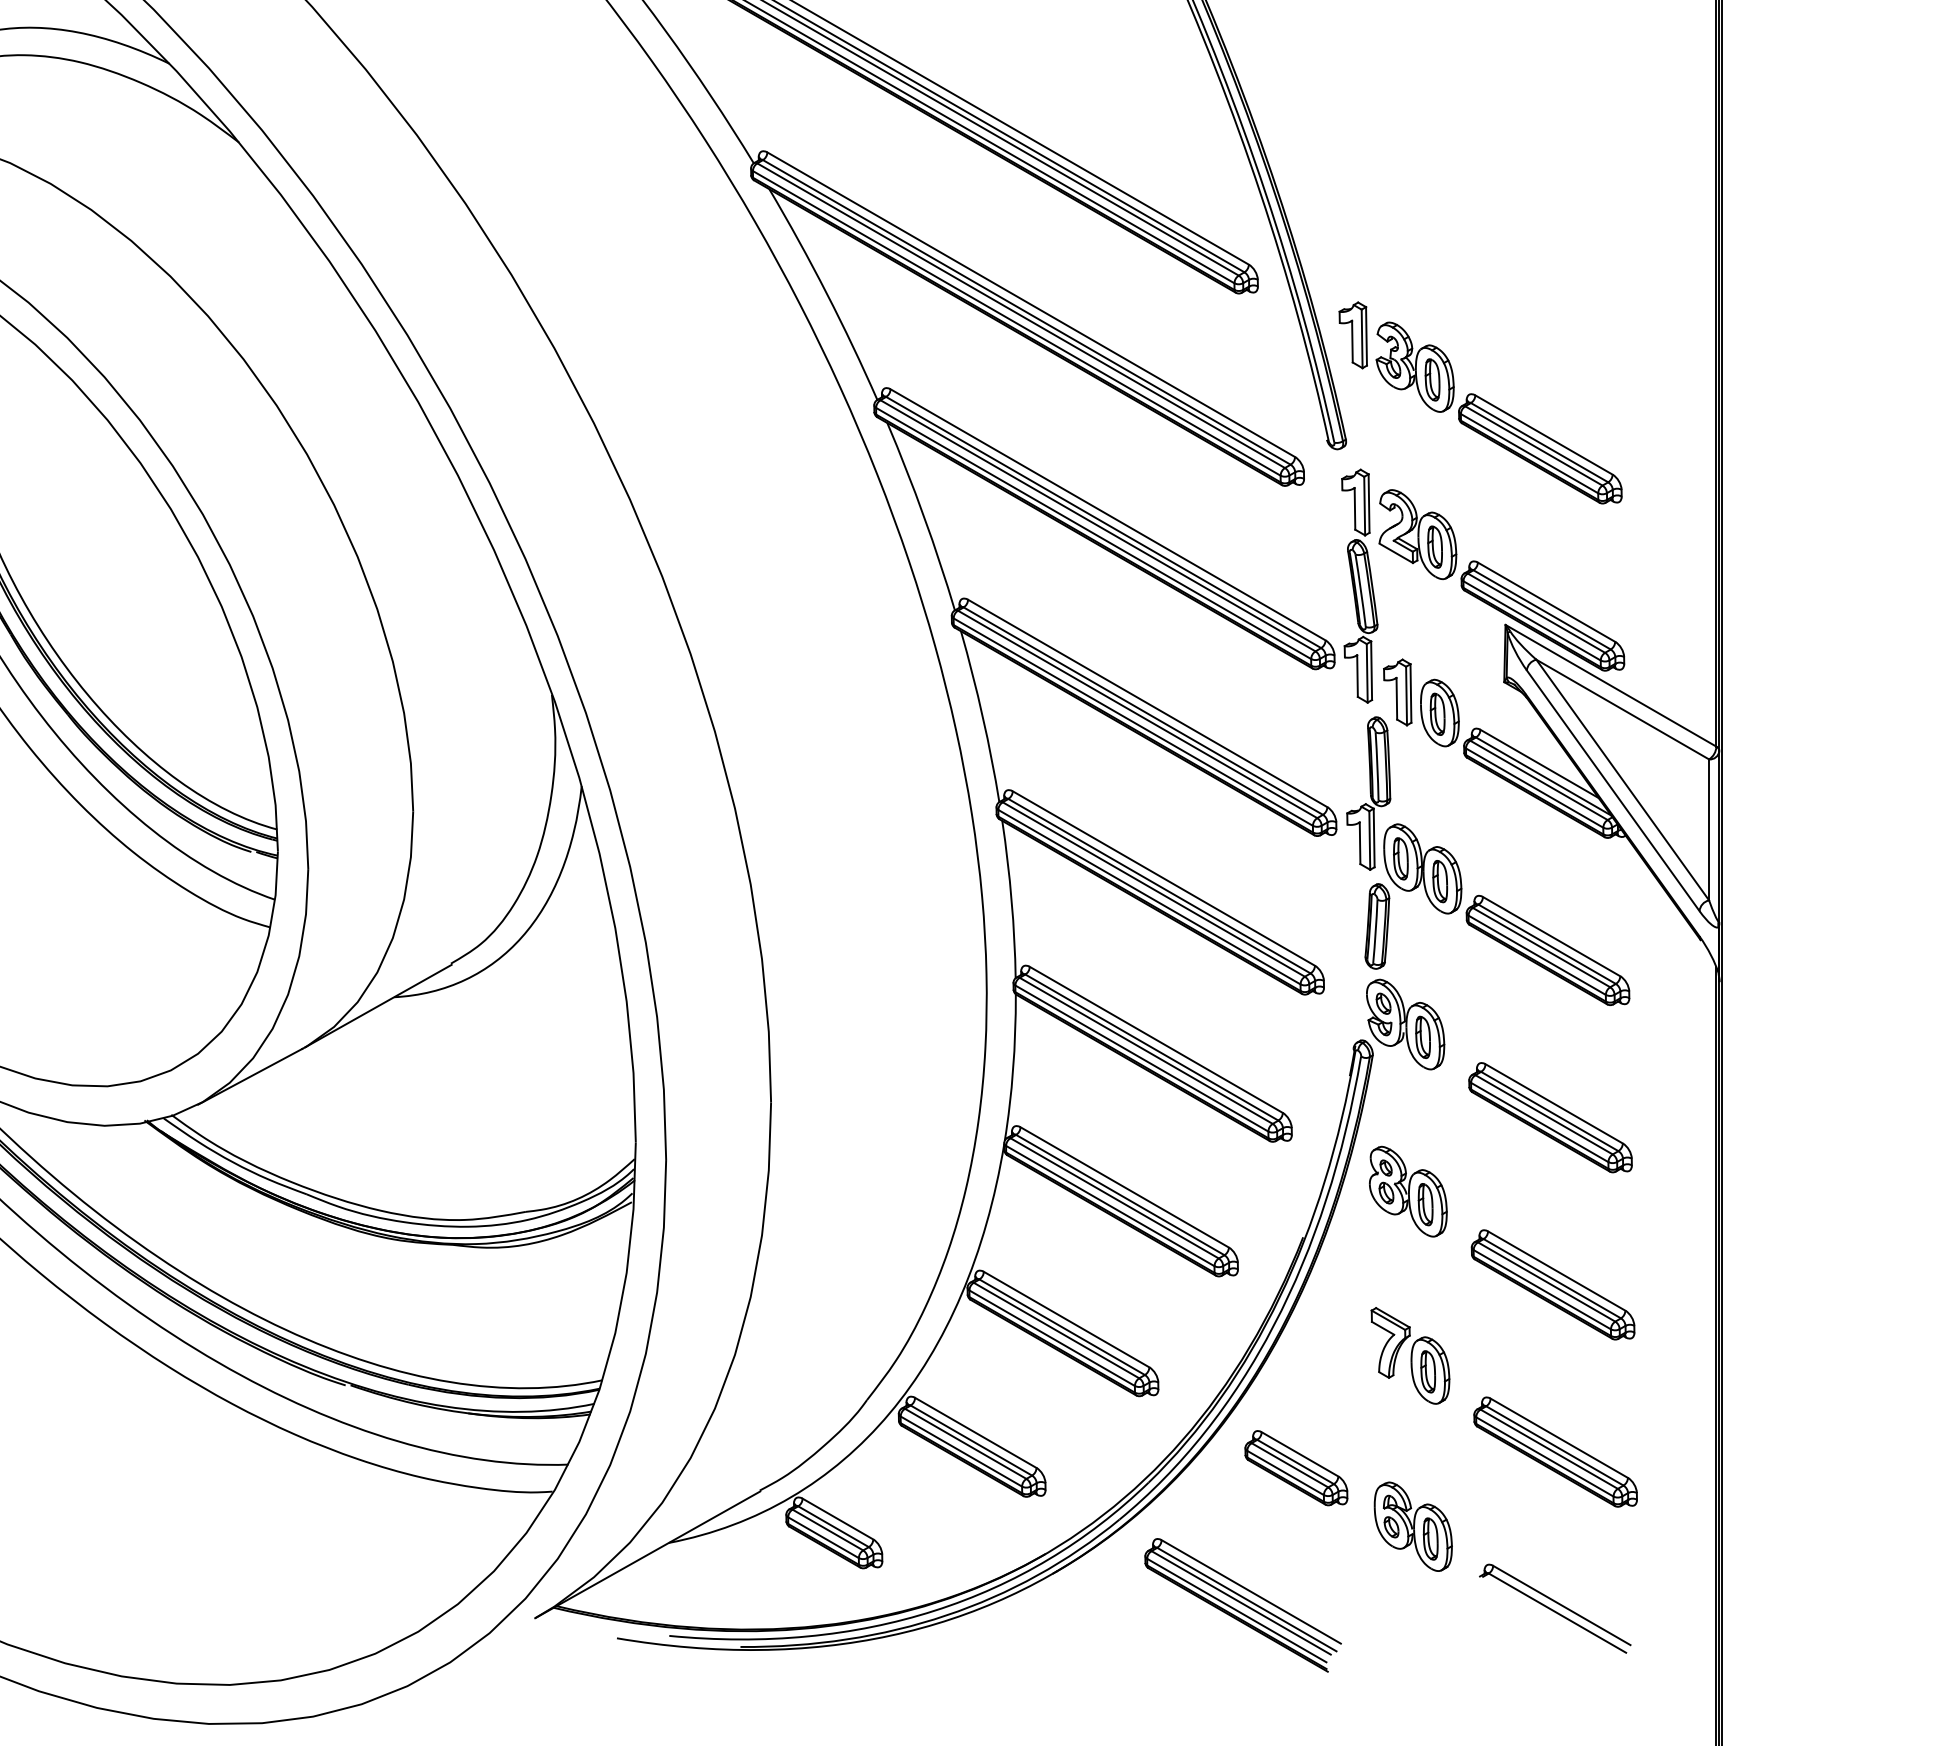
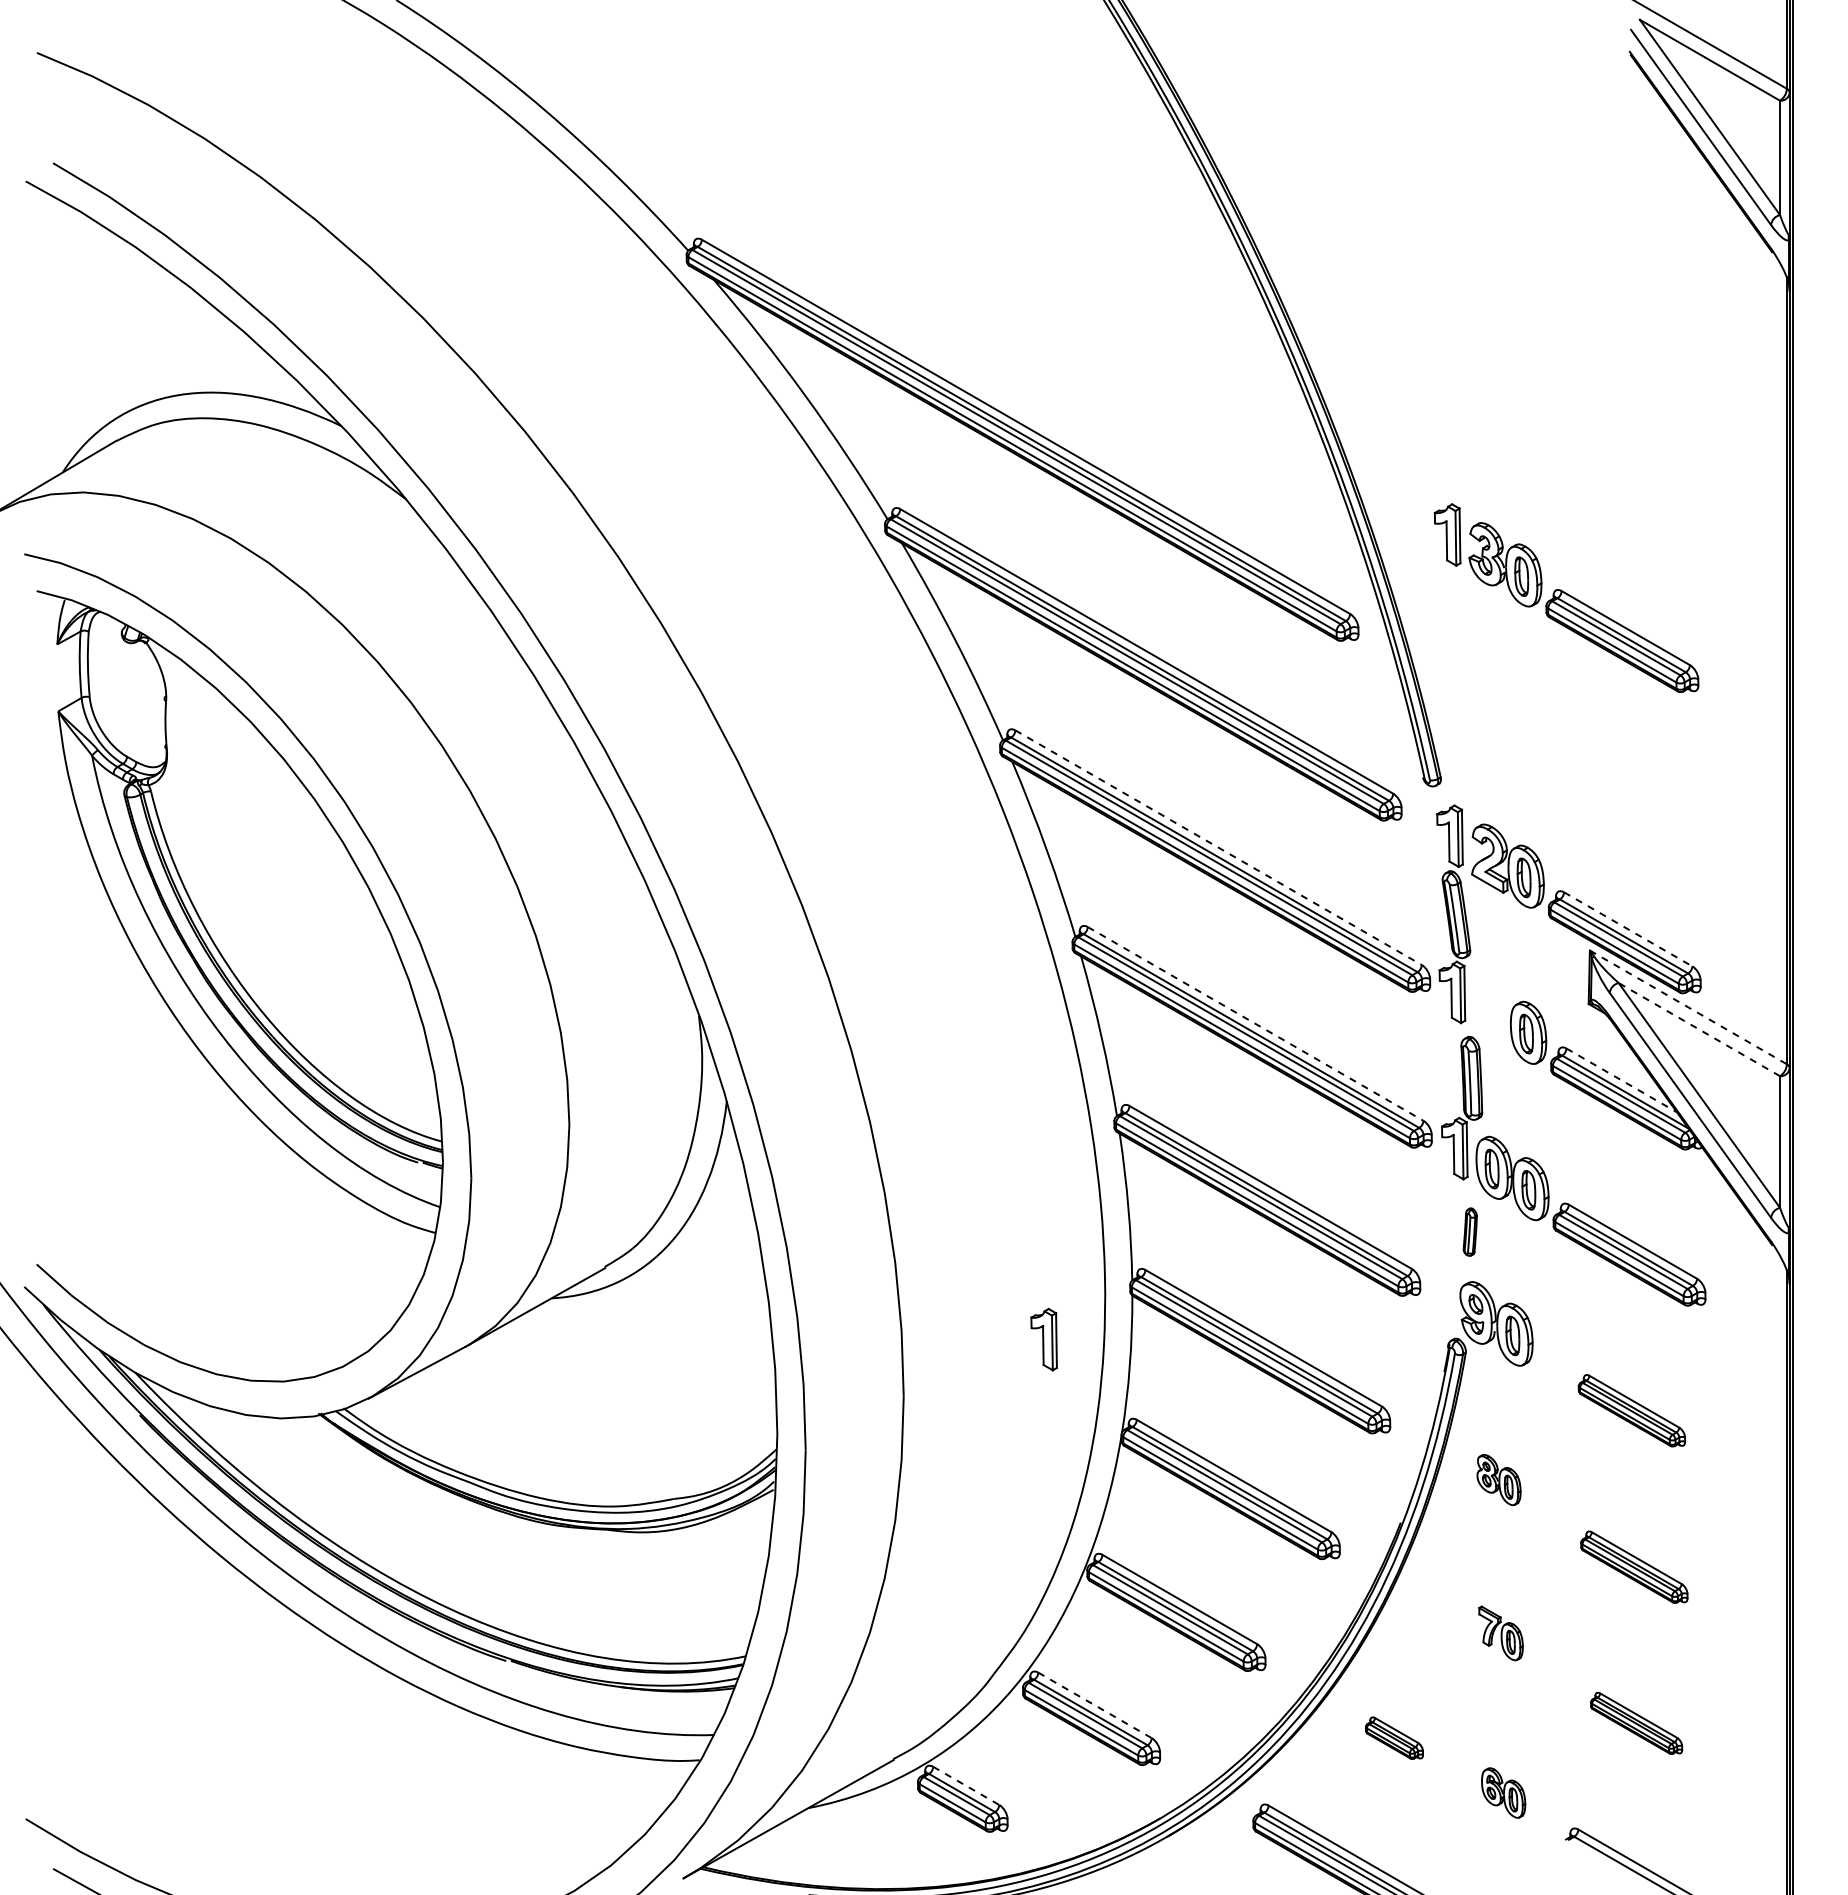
part: (1480, 402) -> (1566, 597), moved
line: (1108, 514) -> (1218, 847), solid -> dashed
line: (1546, 602) -> (1628, 929), solid -> dashed
line: (1611, 685) -> (1688, 1007), solid -> dashed
part: (1397, 692) -> (1043, 1339), moved
line: (1147, 703) -> (1255, 1023), solid -> dashed
line: (1621, 709) -> (1698, 1029), solid -> dashed
line: (1539, 764) -> (1621, 1080), solid -> dashed
part: (1377, 925) -> (1470, 1231), size x0.6
part: (1550, 1117) -> (1631, 1410), size x0.7
part: (1407, 1191) -> (1498, 1479), size x0.6
part: (1553, 1285) -> (1634, 1567), size x0.7
part: (1409, 1355) -> (1500, 1633), size x0.6
line: (976, 1433) -> (1095, 1705), solid -> dashed
part: (1555, 1452) -> (1636, 1723), size x0.6
part: (1296, 1467) -> (1394, 1737), size x0.6
line: (838, 1519) -> (966, 1786), solid -> dashed
part: (1413, 1526) -> (1503, 1792), size x0.6

